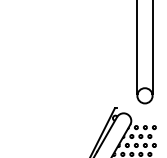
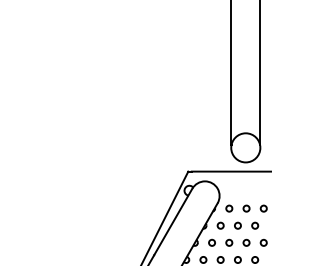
line: (137, 108) -> (231, 172), added

